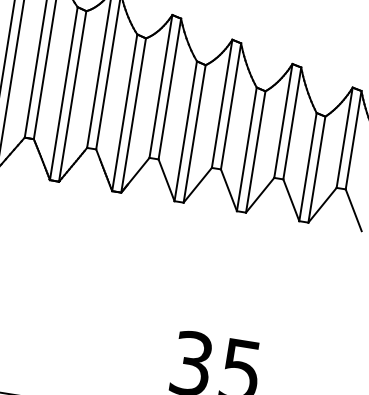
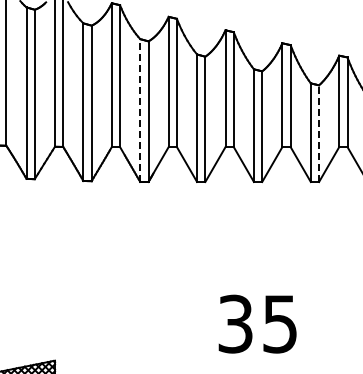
line: (125, 112) -> (140, 110), solid -> dashed
line: (317, 169) -> (319, 133), solid -> dashed

